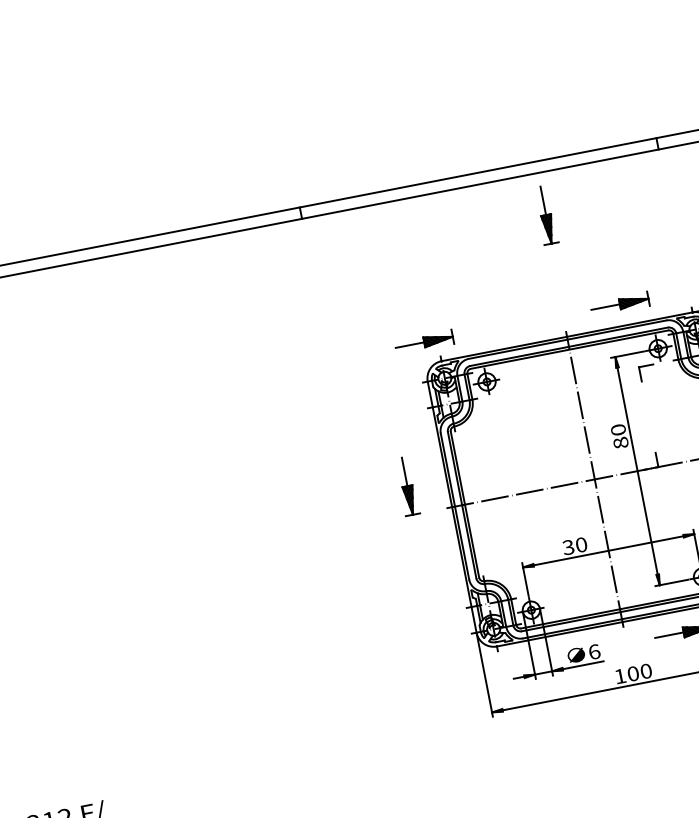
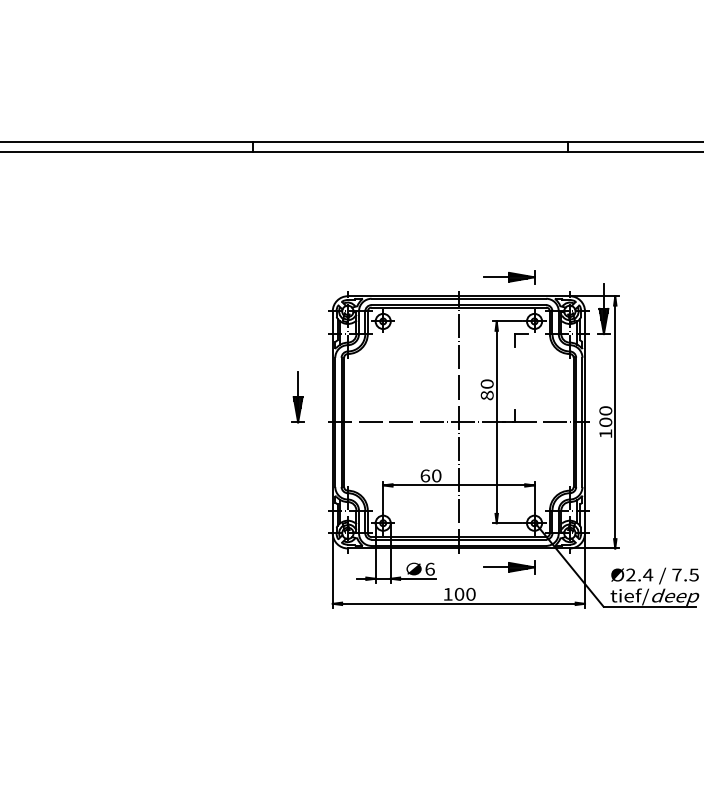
part: (545, 215) -> (460, 189), removed
part: (424, 342) -> (336, 277), removed
text: (568, 546) -> (425, 475), 30 -> 60

